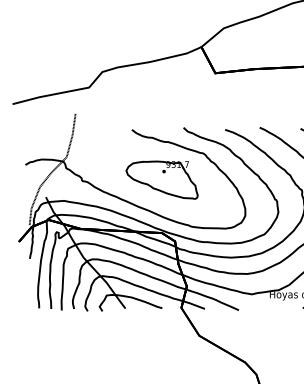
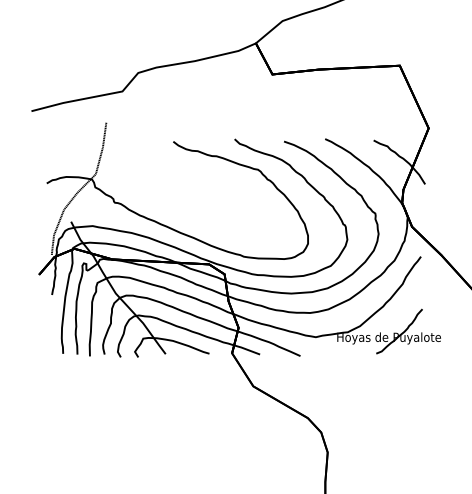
part: (161, 180) -> (208, 201), removed

